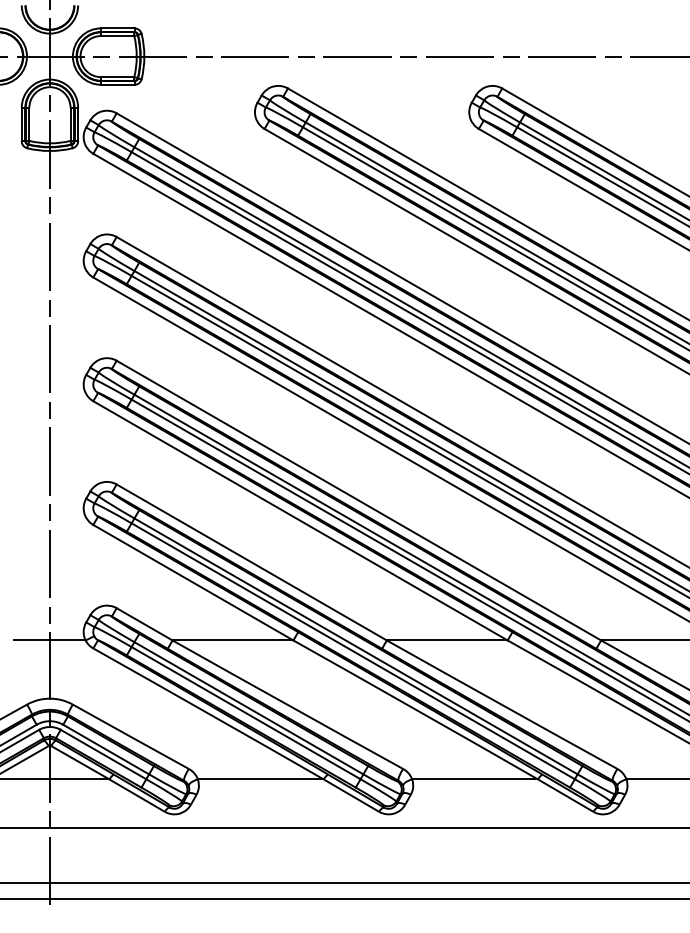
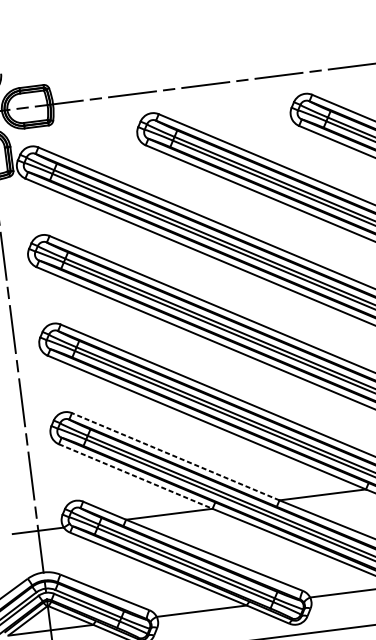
line: (251, 562) -> (175, 456), solid -> dashed
line: (193, 582) -> (135, 476), solid -> dashed

